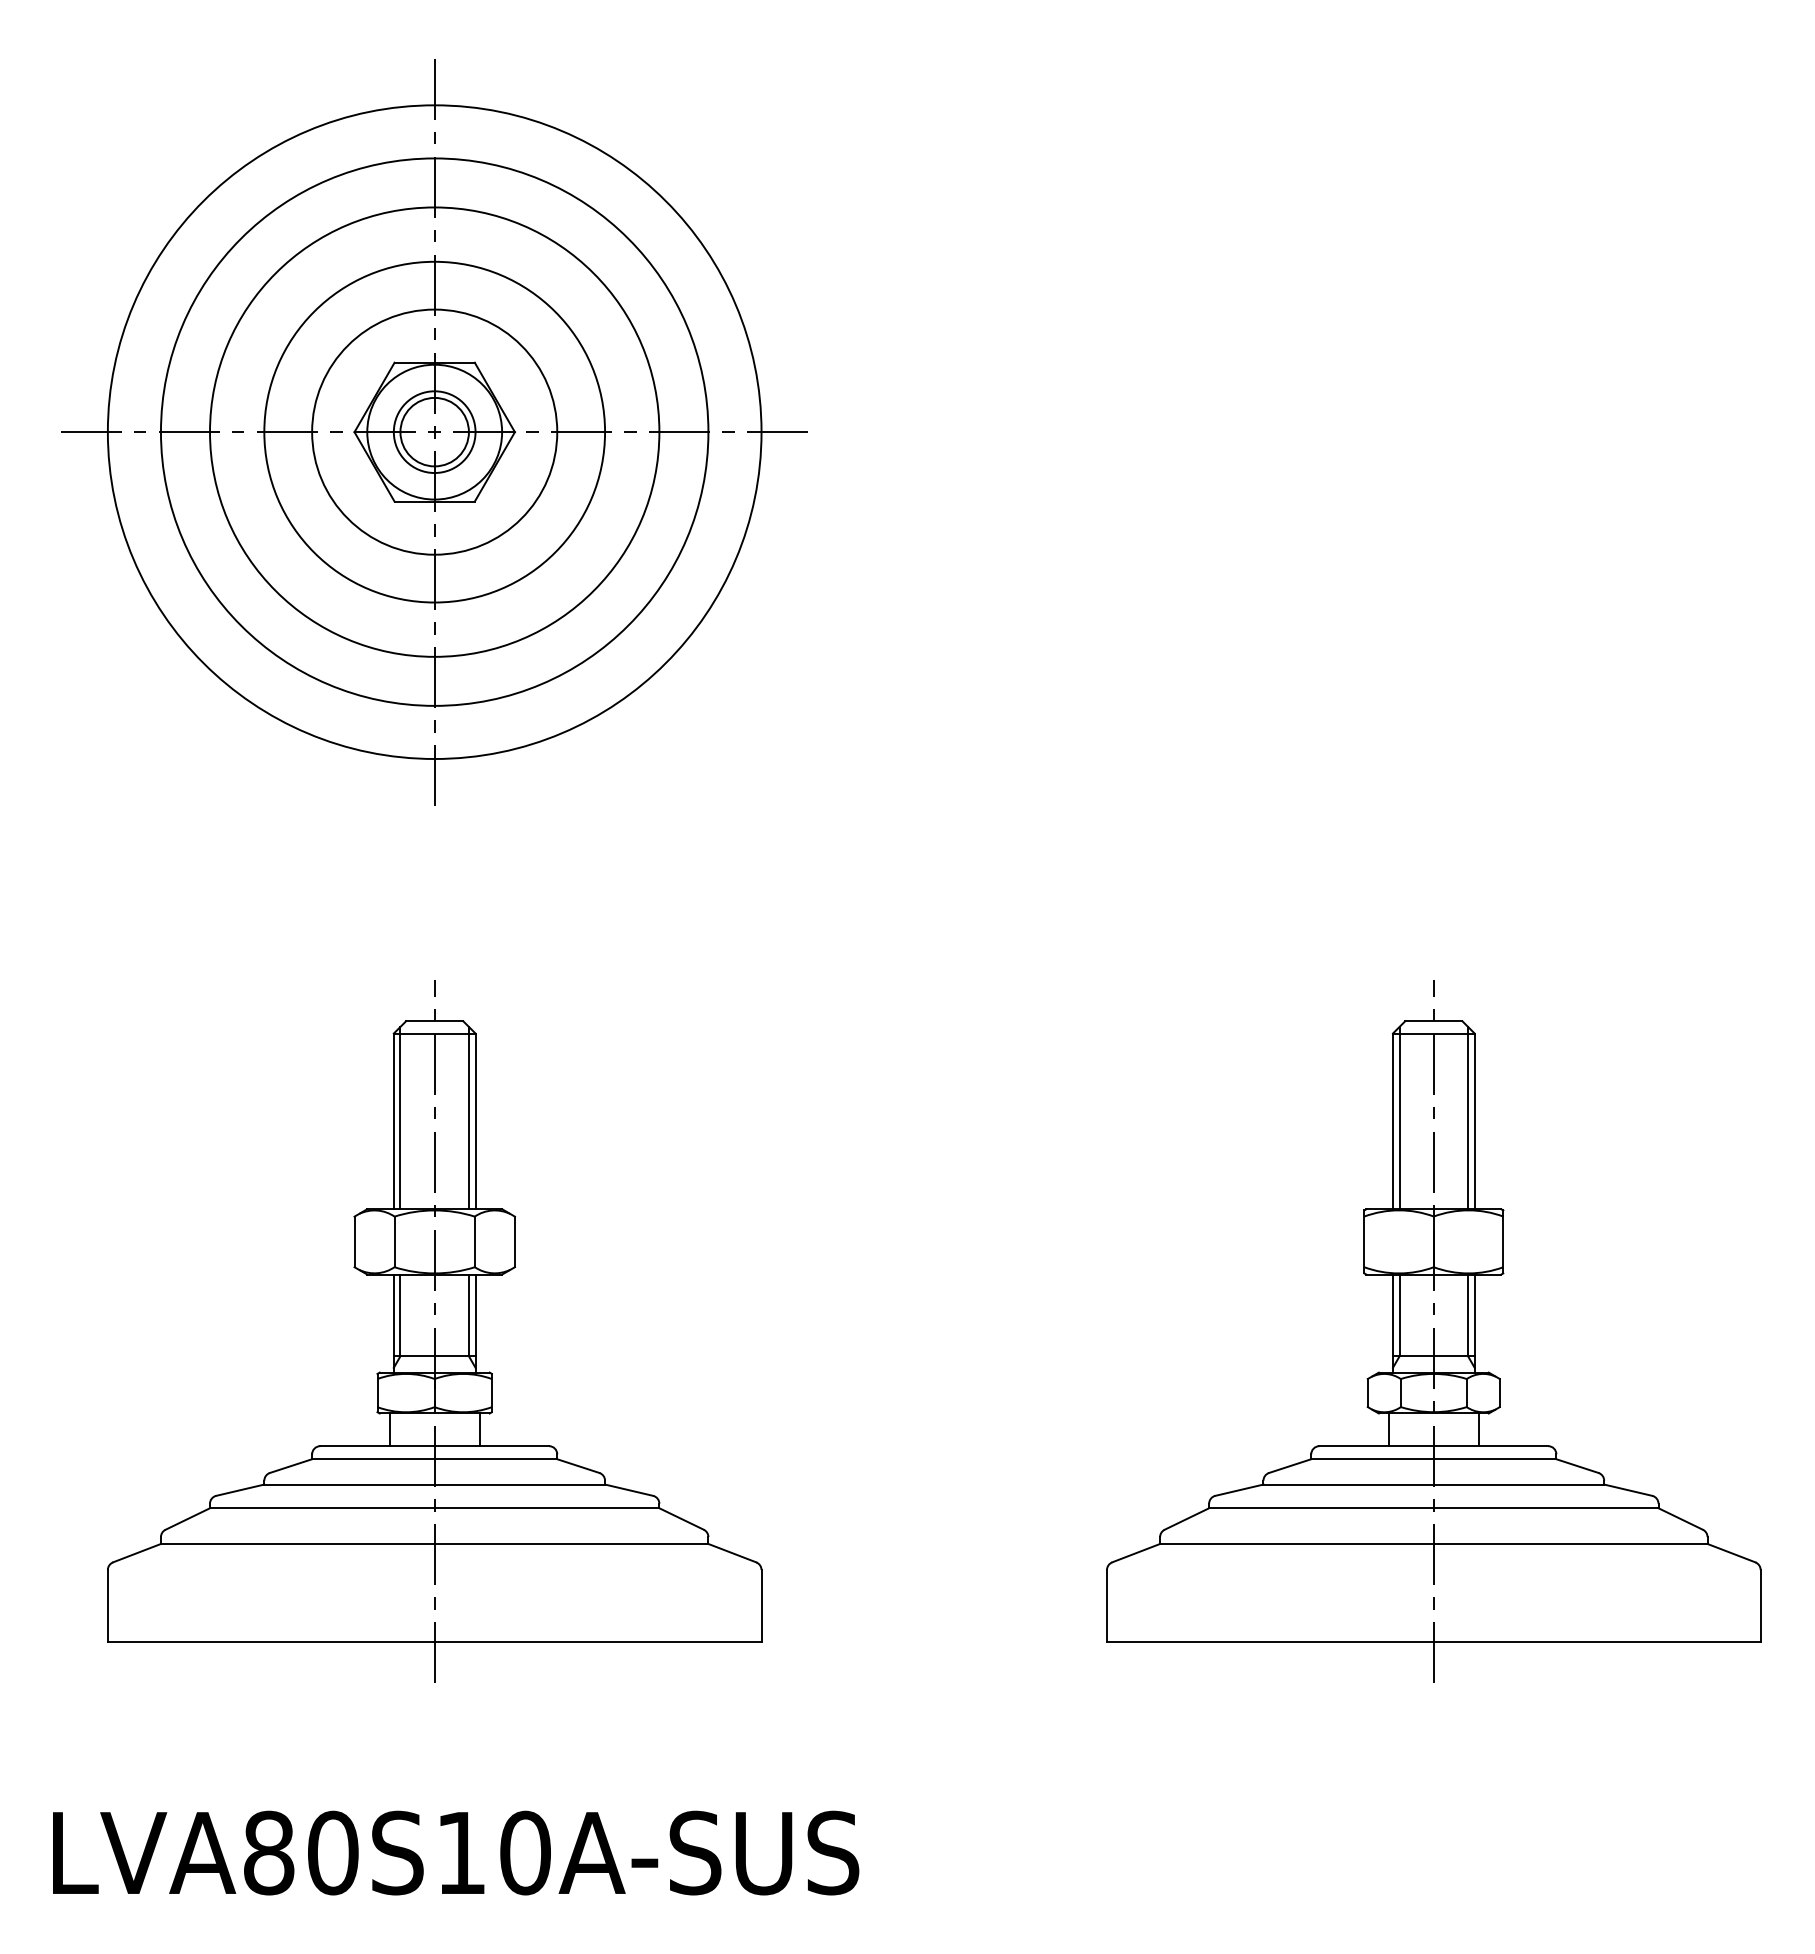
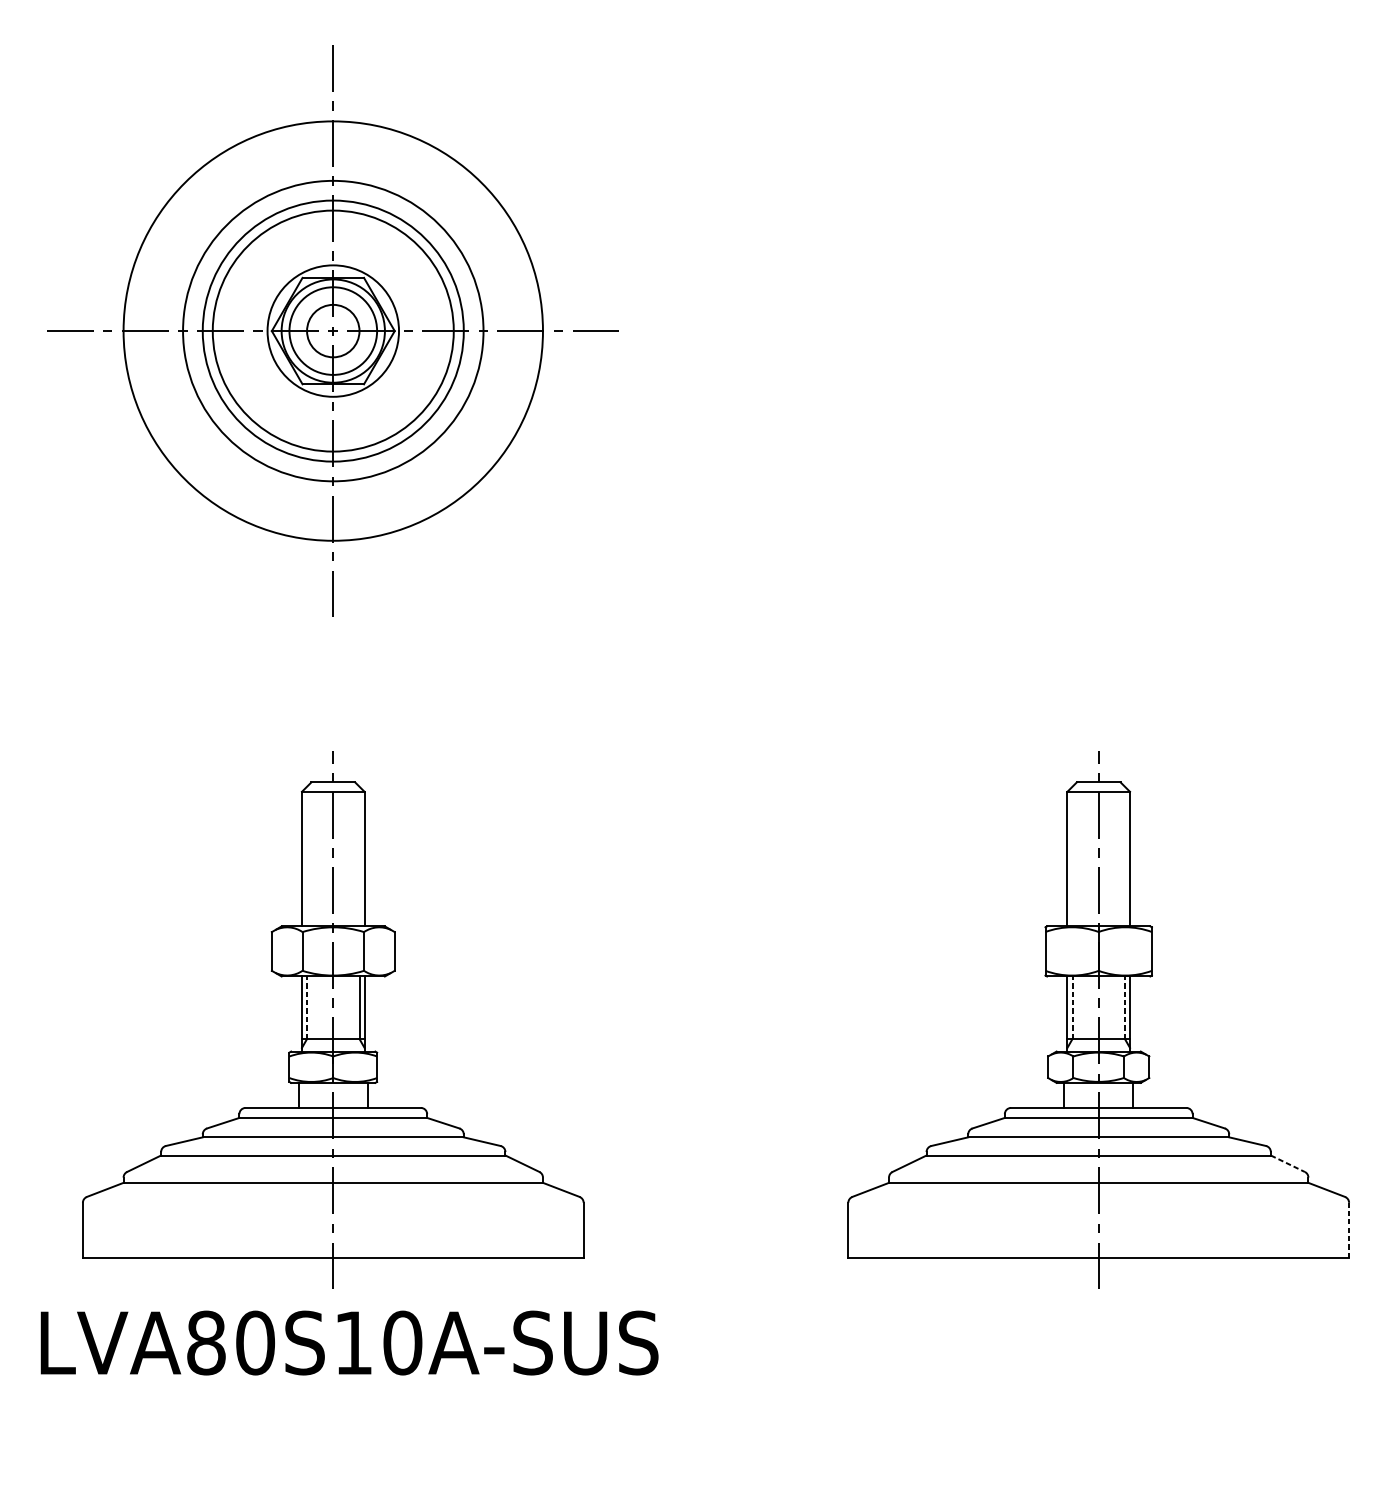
circle: (434, 431) -> (333, 330), size x0.7
circle: (434, 431) -> (333, 330), size x0.7
circle: (434, 432) -> (333, 331), size x0.6
circle: (434, 432) -> (333, 331), size x1.4
line: (400, 1117) -> (307, 856), removed
line: (468, 1117) -> (359, 856), removed
line: (1399, 1117) -> (1072, 856), removed
line: (1468, 1117) -> (1125, 856), removed
line: (400, 1315) -> (307, 1007), solid -> dashed
line: (1399, 1315) -> (1072, 1007), solid -> dashed
line: (1468, 1315) -> (1125, 1007), solid -> dashed
line: (1680, 1519) -> (1287, 1164), solid -> dashed
line: (1760, 1605) -> (1348, 1229), solid -> dashed
text: (456, 1852) -> (349, 1342), moved

